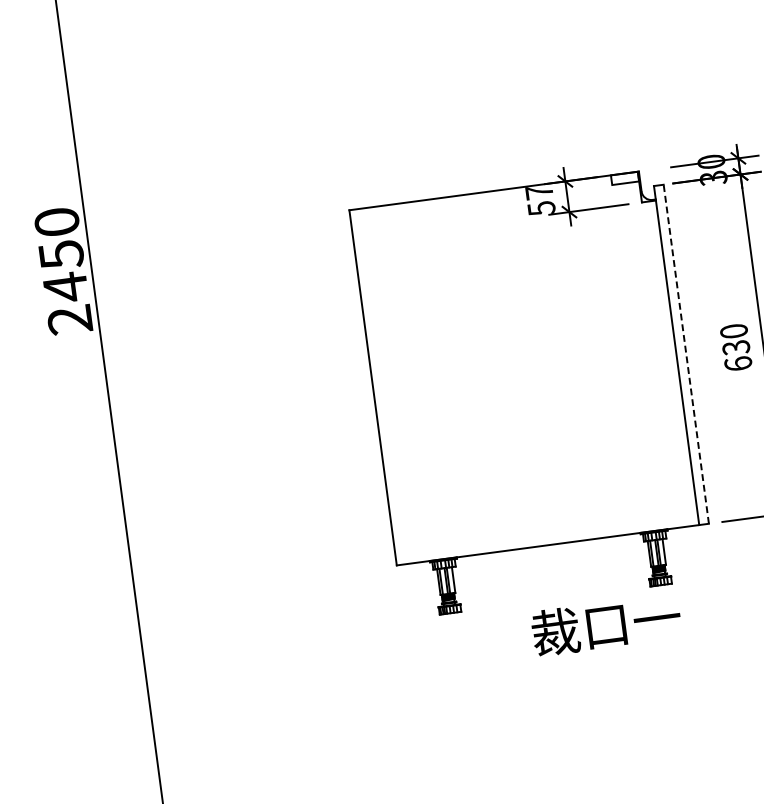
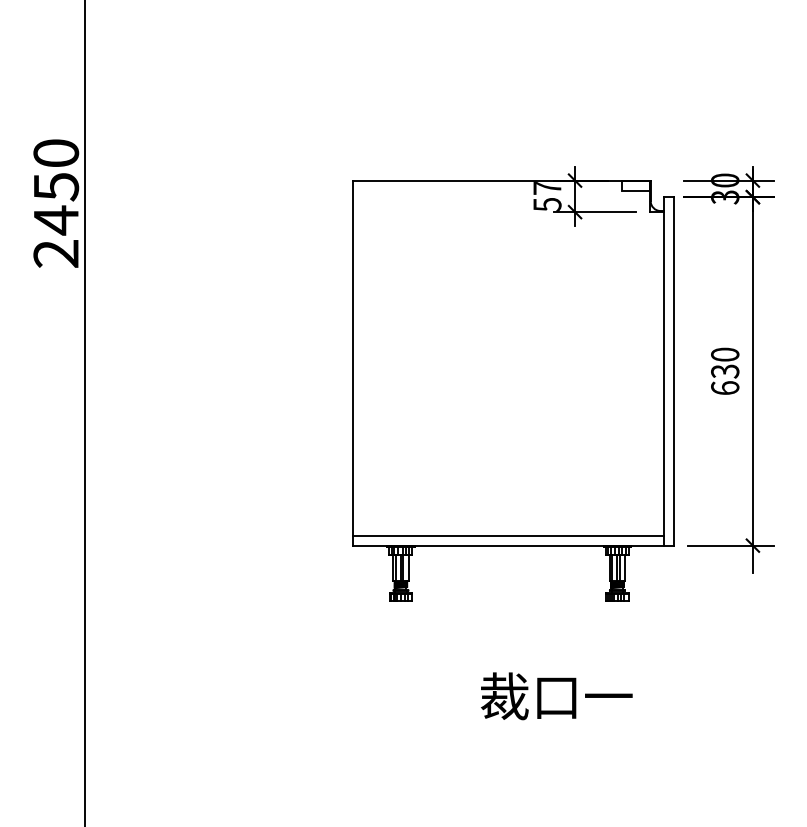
line: (685, 353) -> (673, 370), dashed -> solid
line: (546, 535) -> (508, 535), added
text: (606, 625) -> (556, 696), moved

